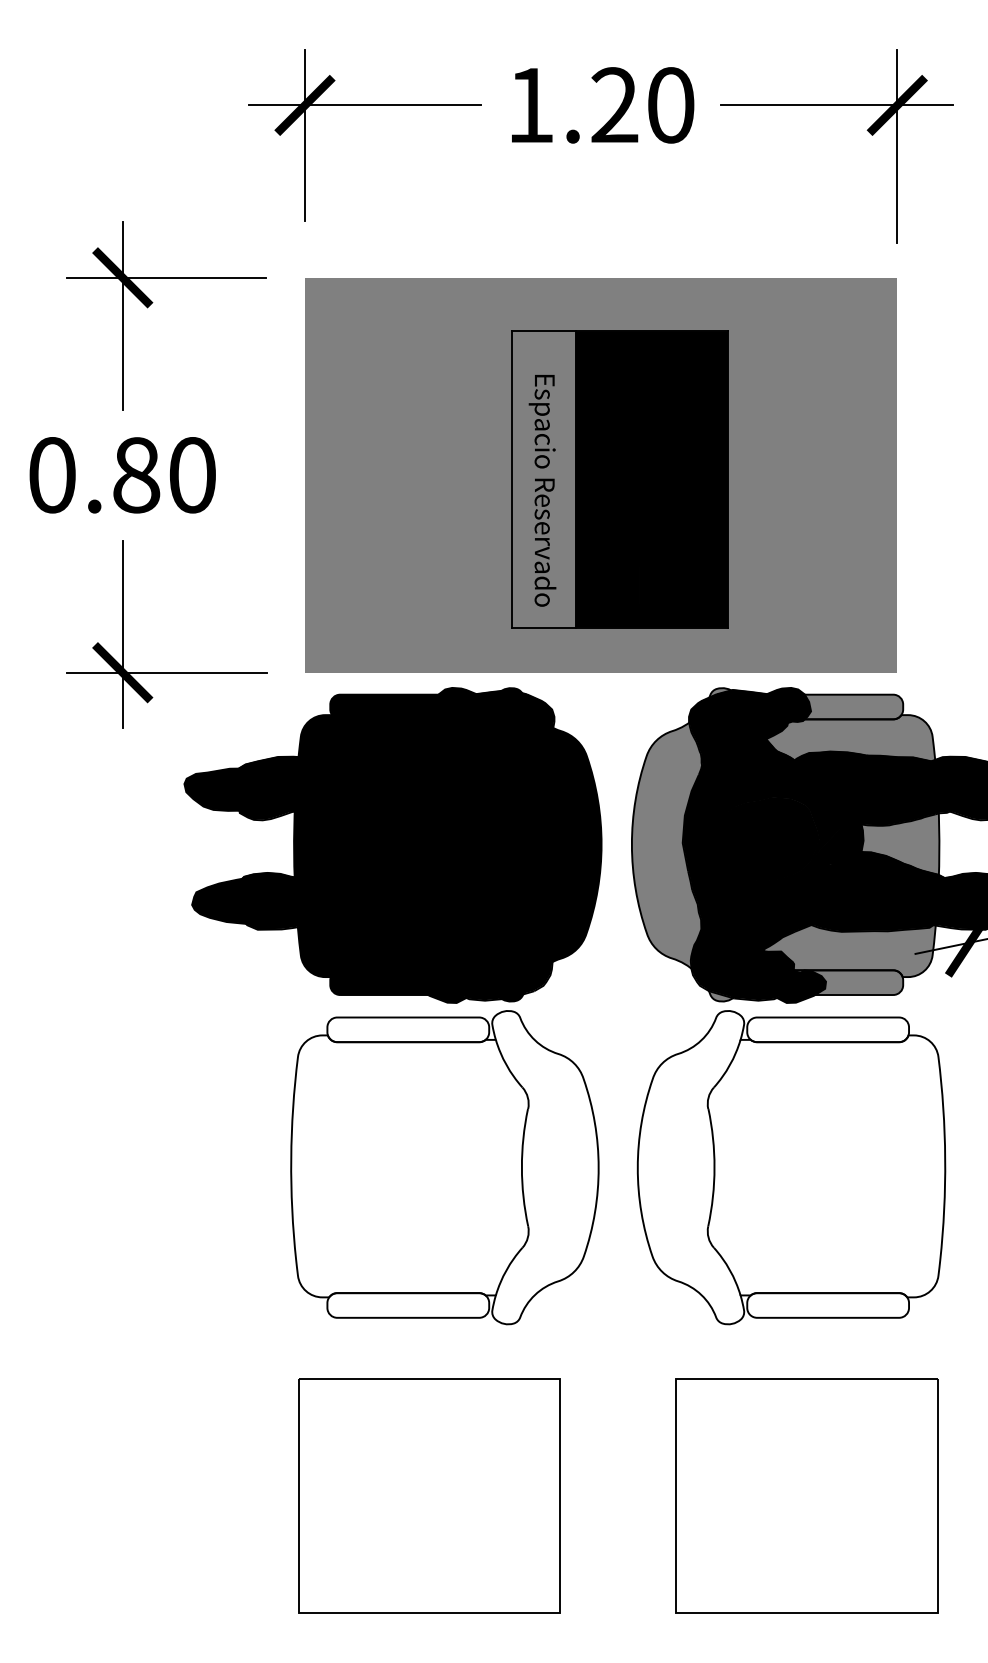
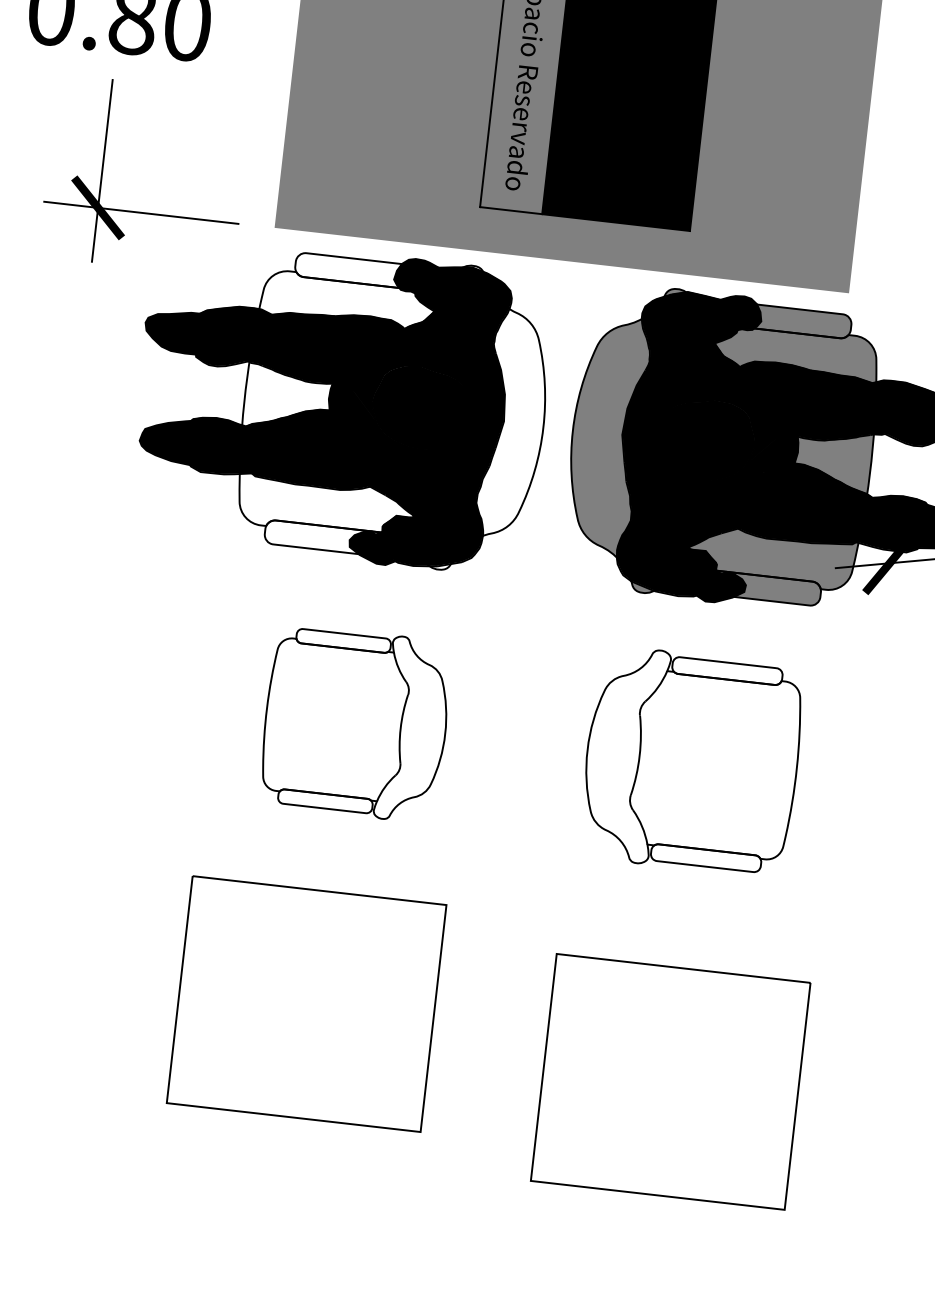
fill: (447, 844) -> (394, 410), removed
part: (444, 1167) -> (355, 723), size x0.6
part: (791, 1167) -> (691, 761), size x0.7
part: (429, 1495) -> (306, 1003), moved

